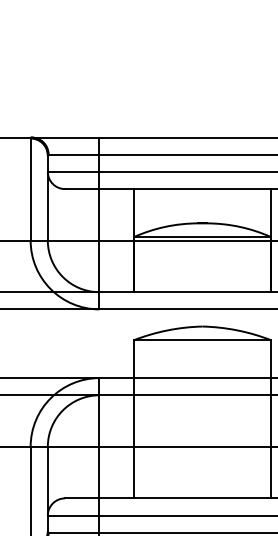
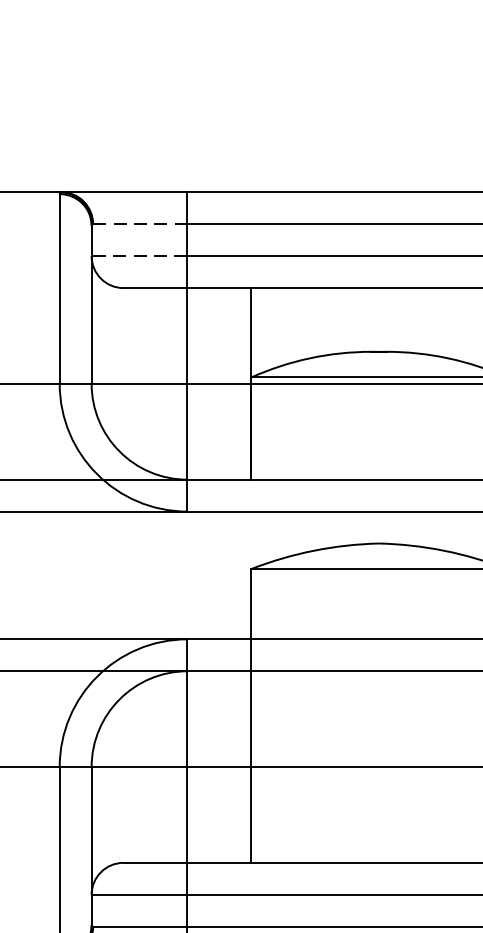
line: (74, 154) -> (141, 223), solid -> dashed
line: (73, 171) -> (139, 255), solid -> dashed

